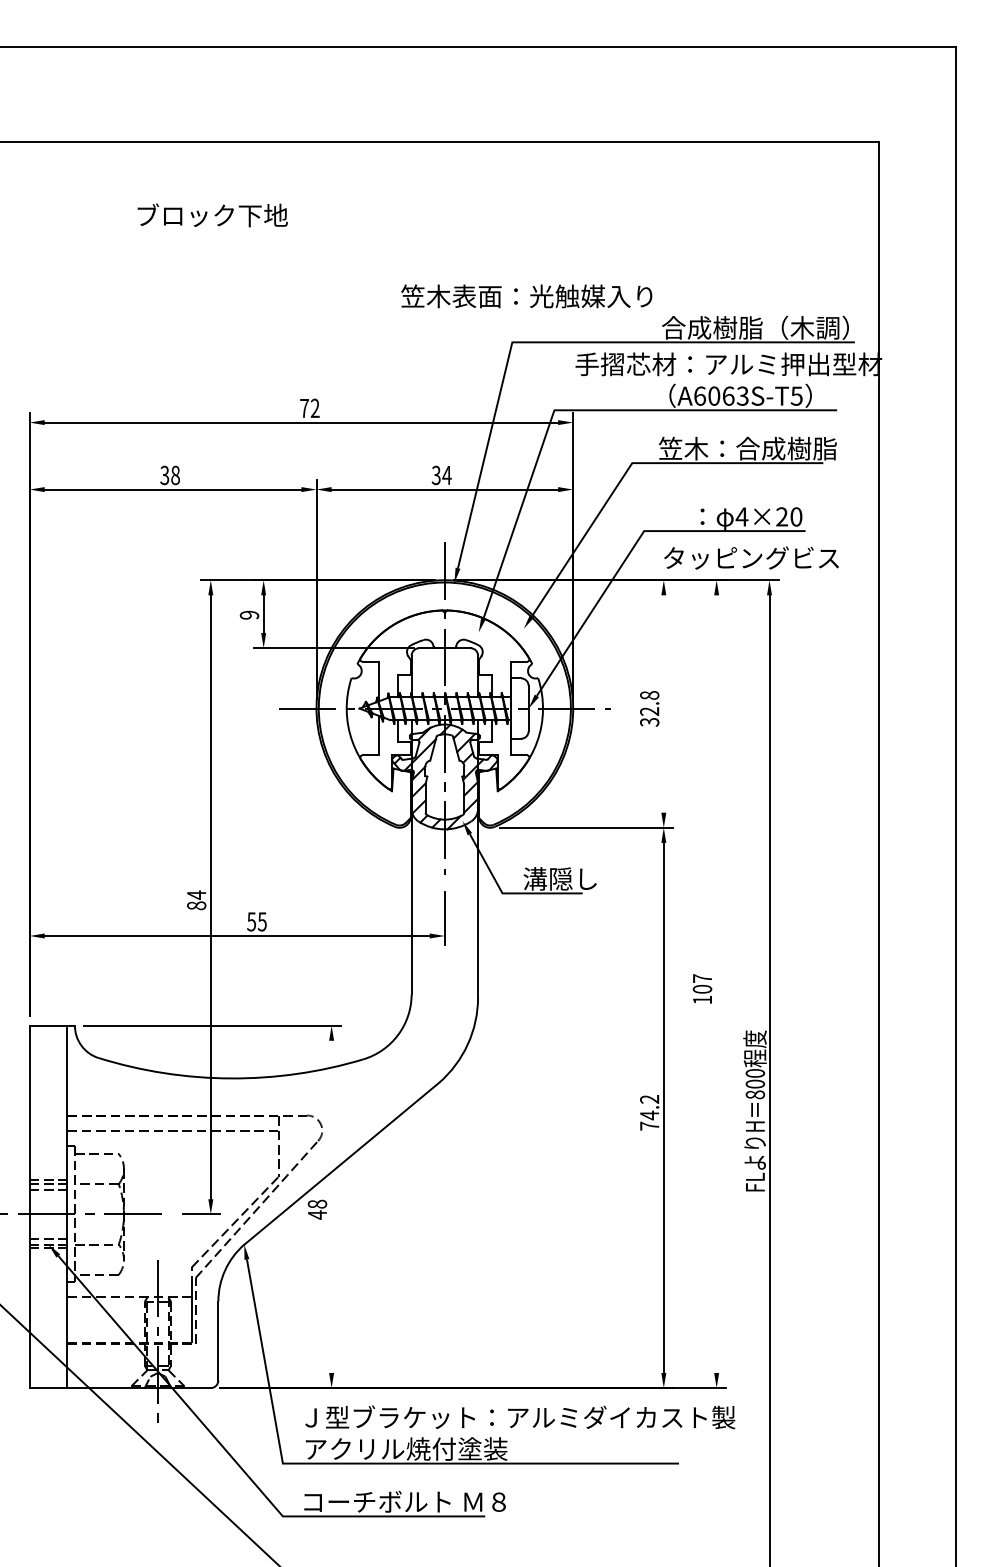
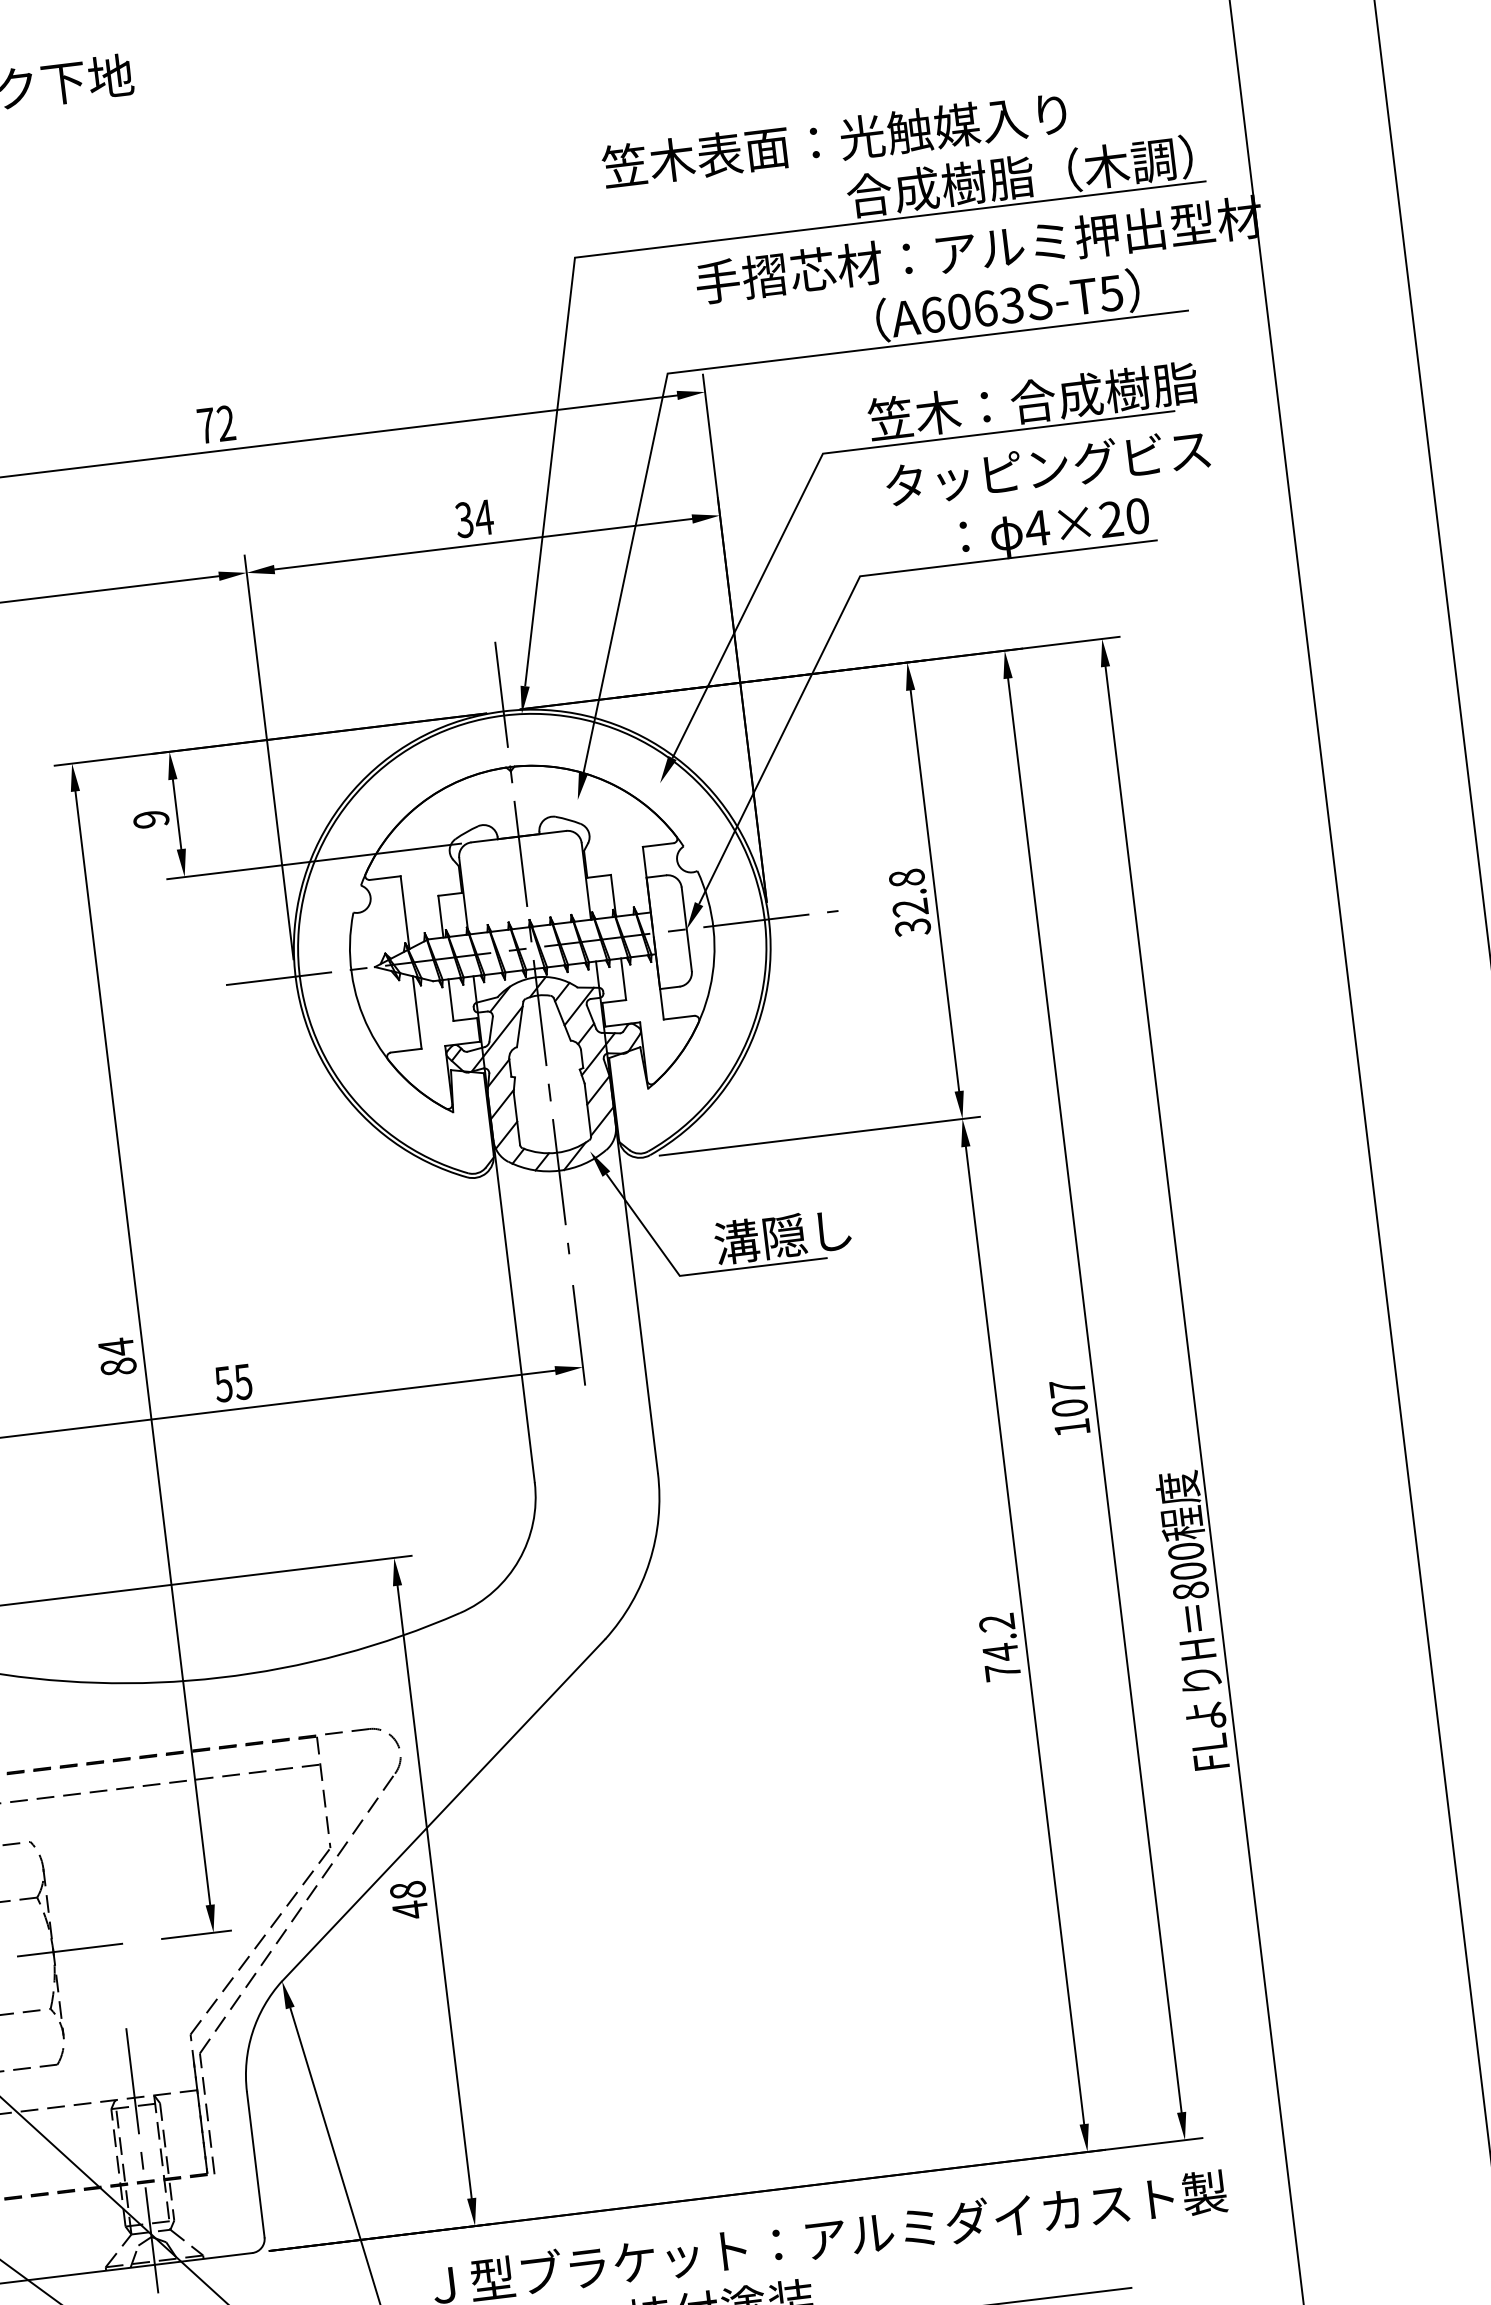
text: (526, 296) -> (834, 140), moved
text: (751, 557) -> (1047, 466), moved
line: (663, 703) -> (934, 889), added
line: (716, 983) -> (1094, 1394), added
line: (331, 1206) -> (434, 1891), added

